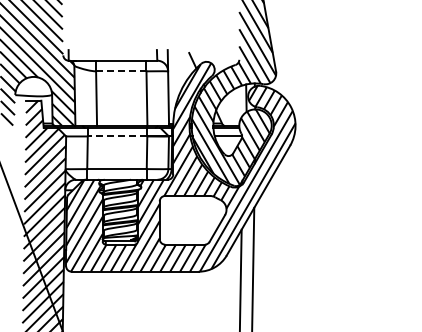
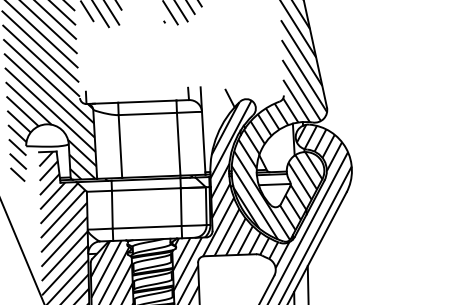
line: (121, 71) -> (148, 114), dashed -> solid
line: (117, 136) -> (146, 189), dashed -> solid

